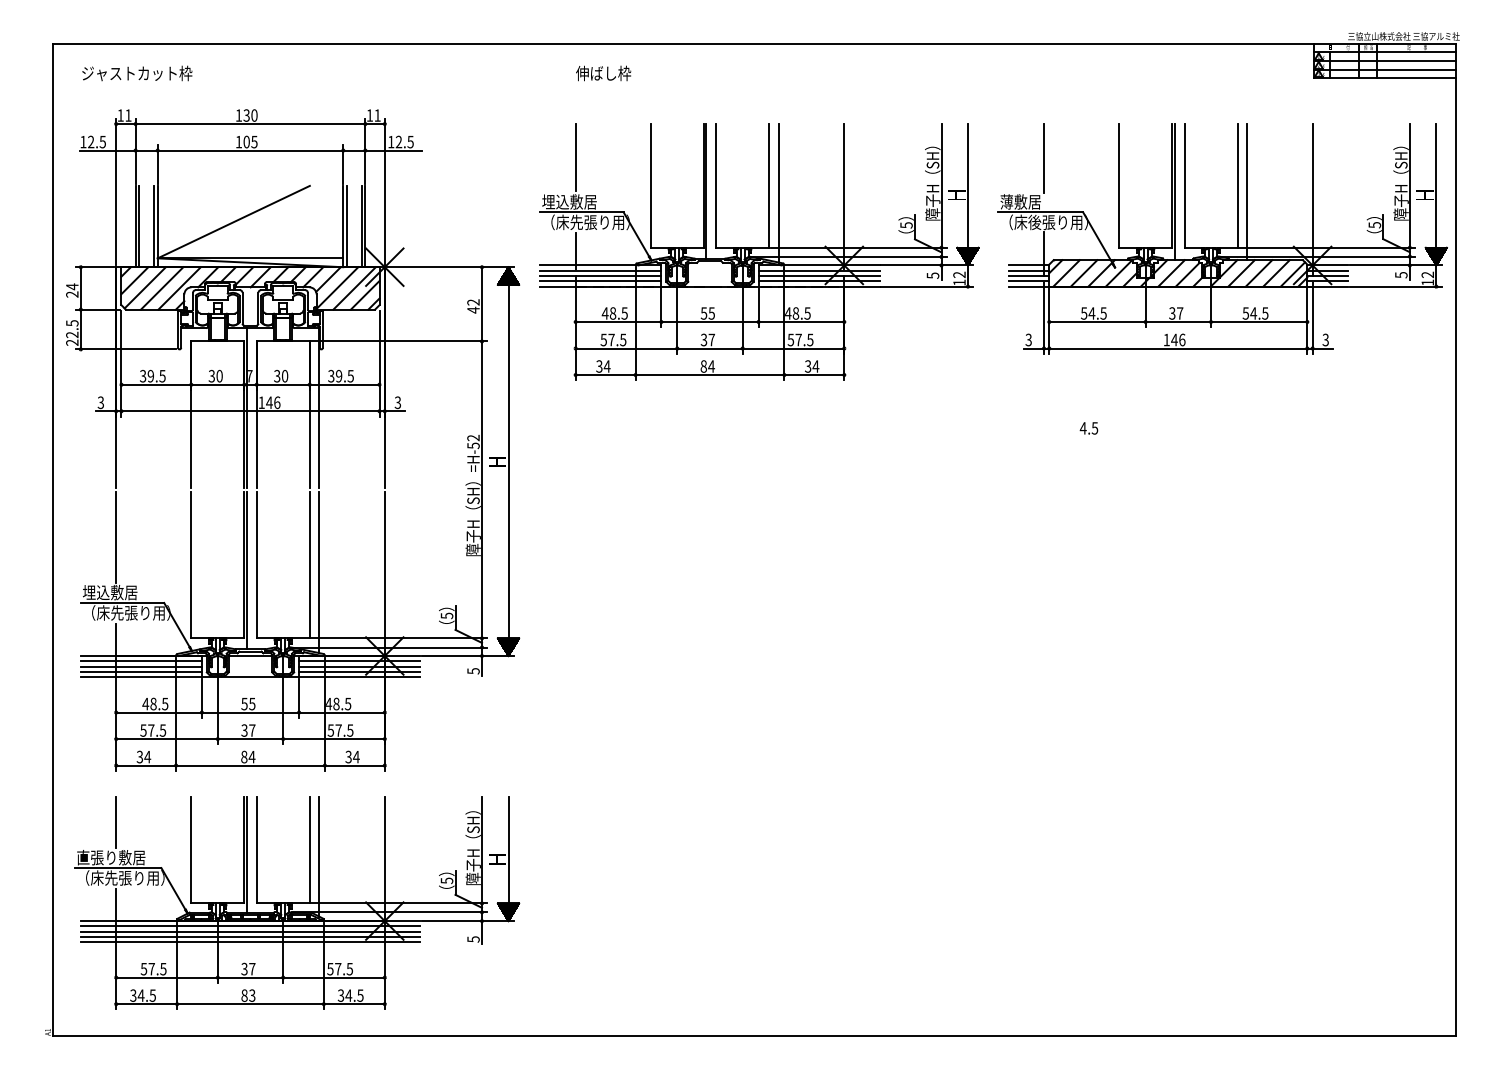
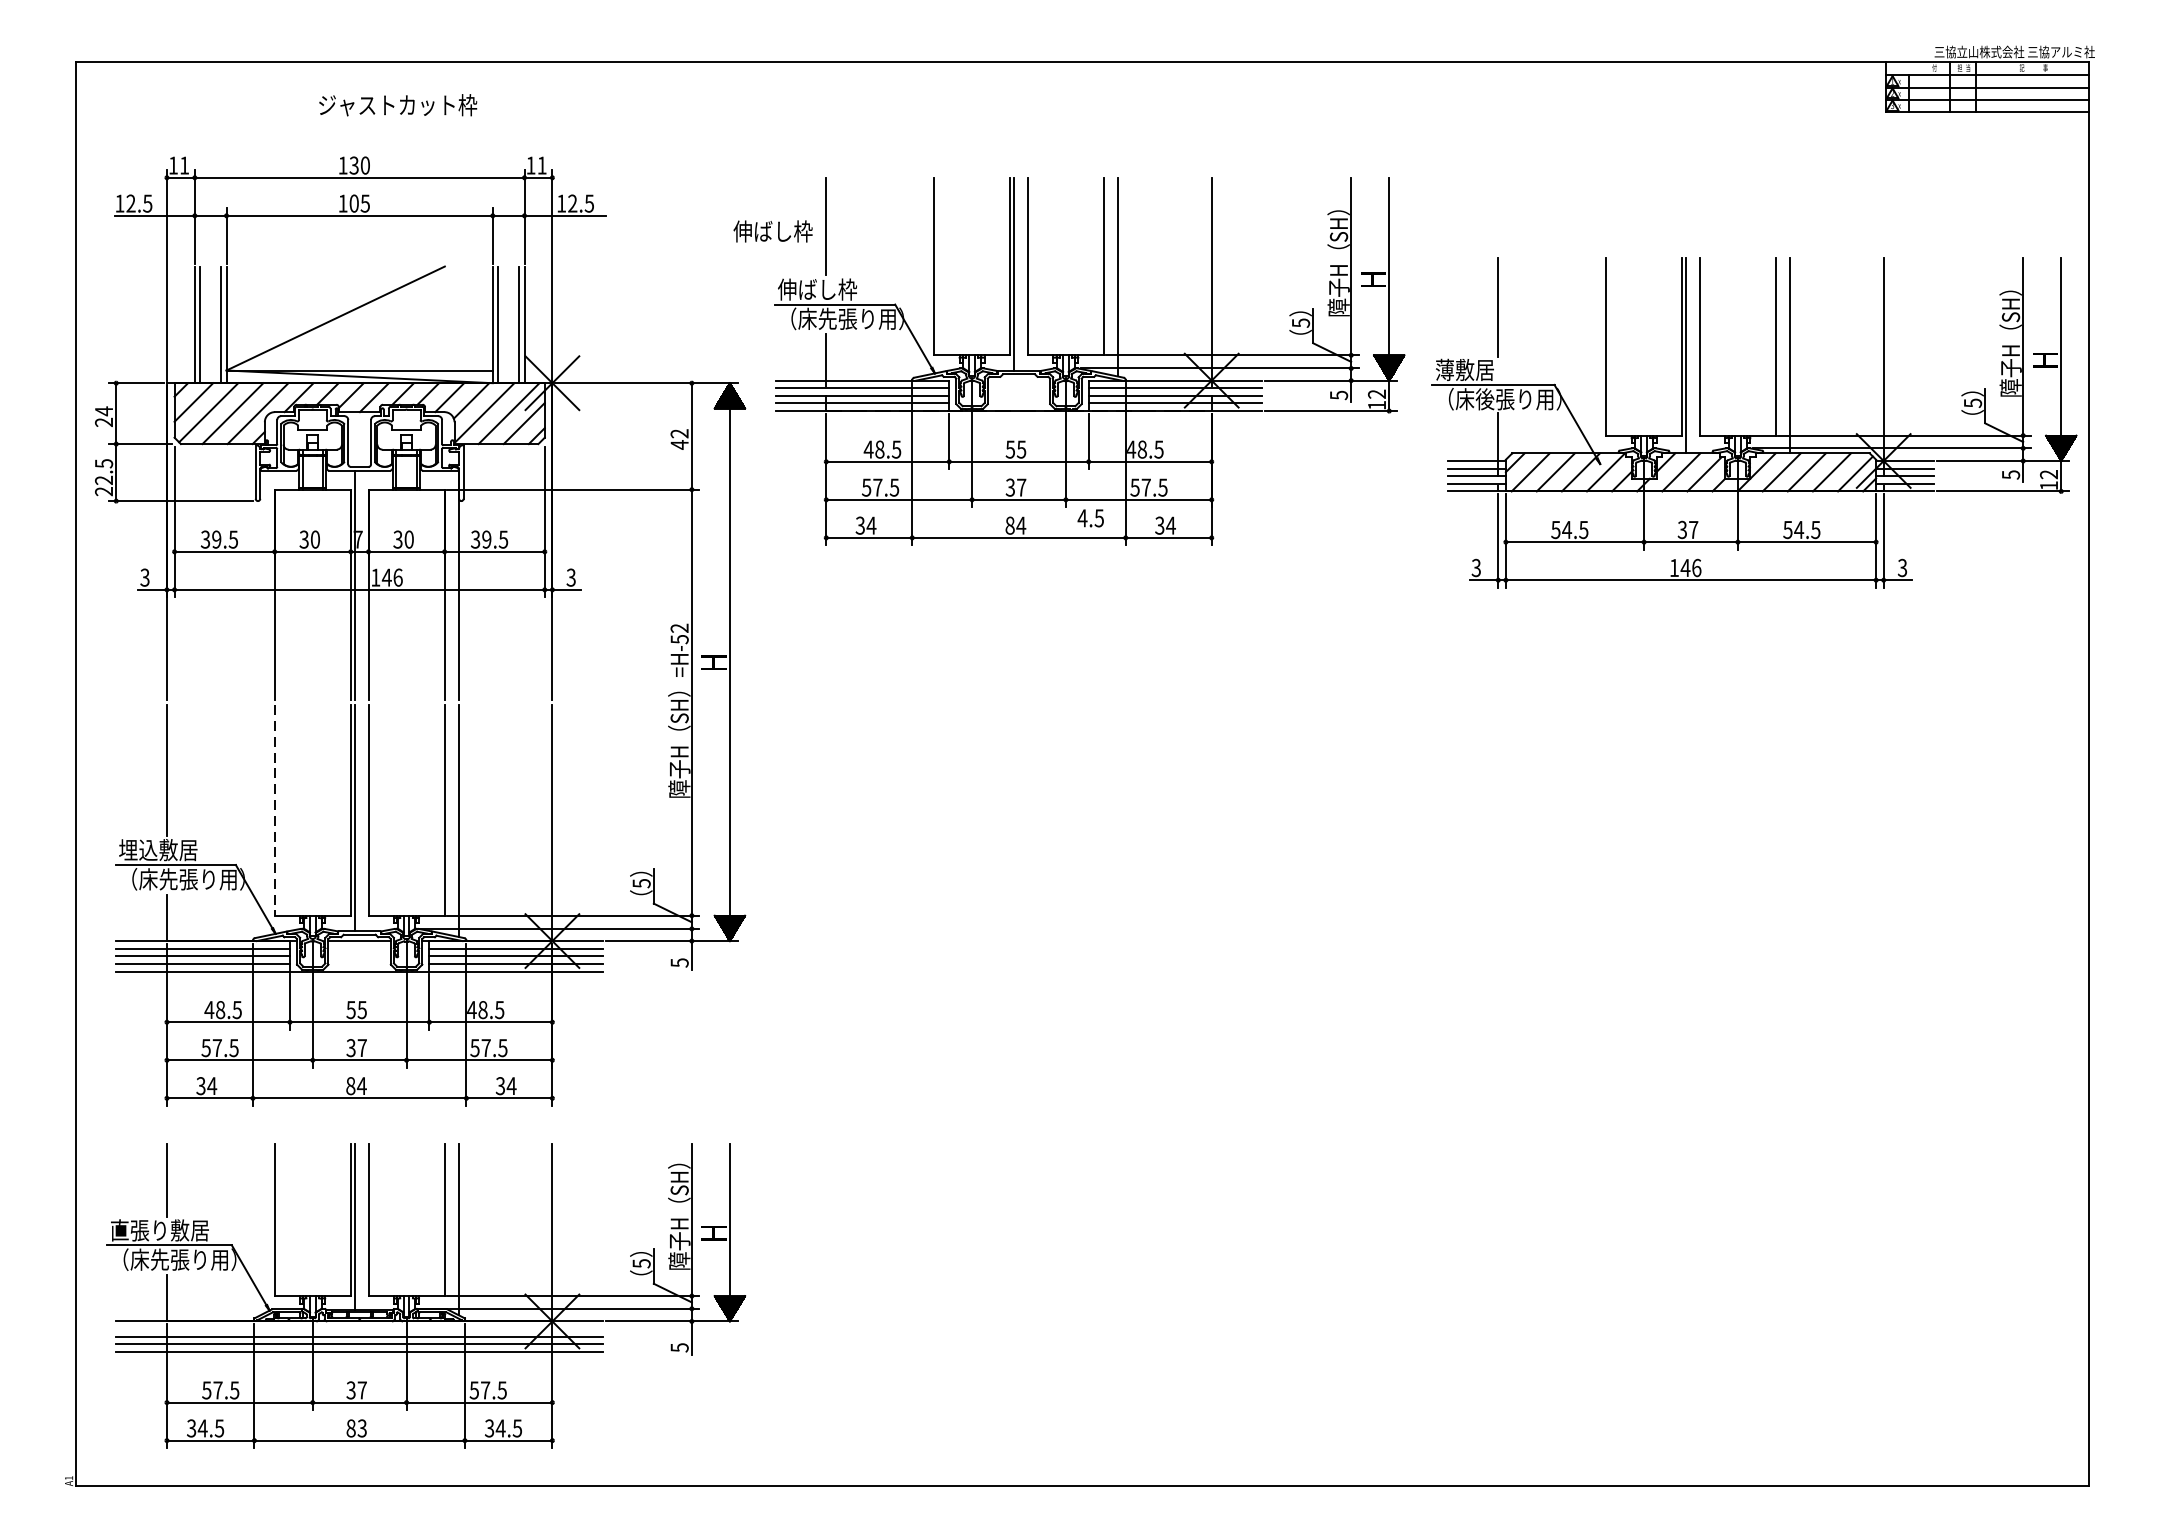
text: (137, 73) -> (398, 105), moved
text: (603, 73) -> (772, 231), moved
text: (569, 201) -> (817, 288), 埋込敷居 -> 伸ばし枠
part: (1222, 247) -> (1754, 435), moved
text: (1088, 428) -> (1090, 518), moved
line: (191, 565) -> (275, 811), solid -> dashed
line: (250, 926) -> (359, 1329), removed

